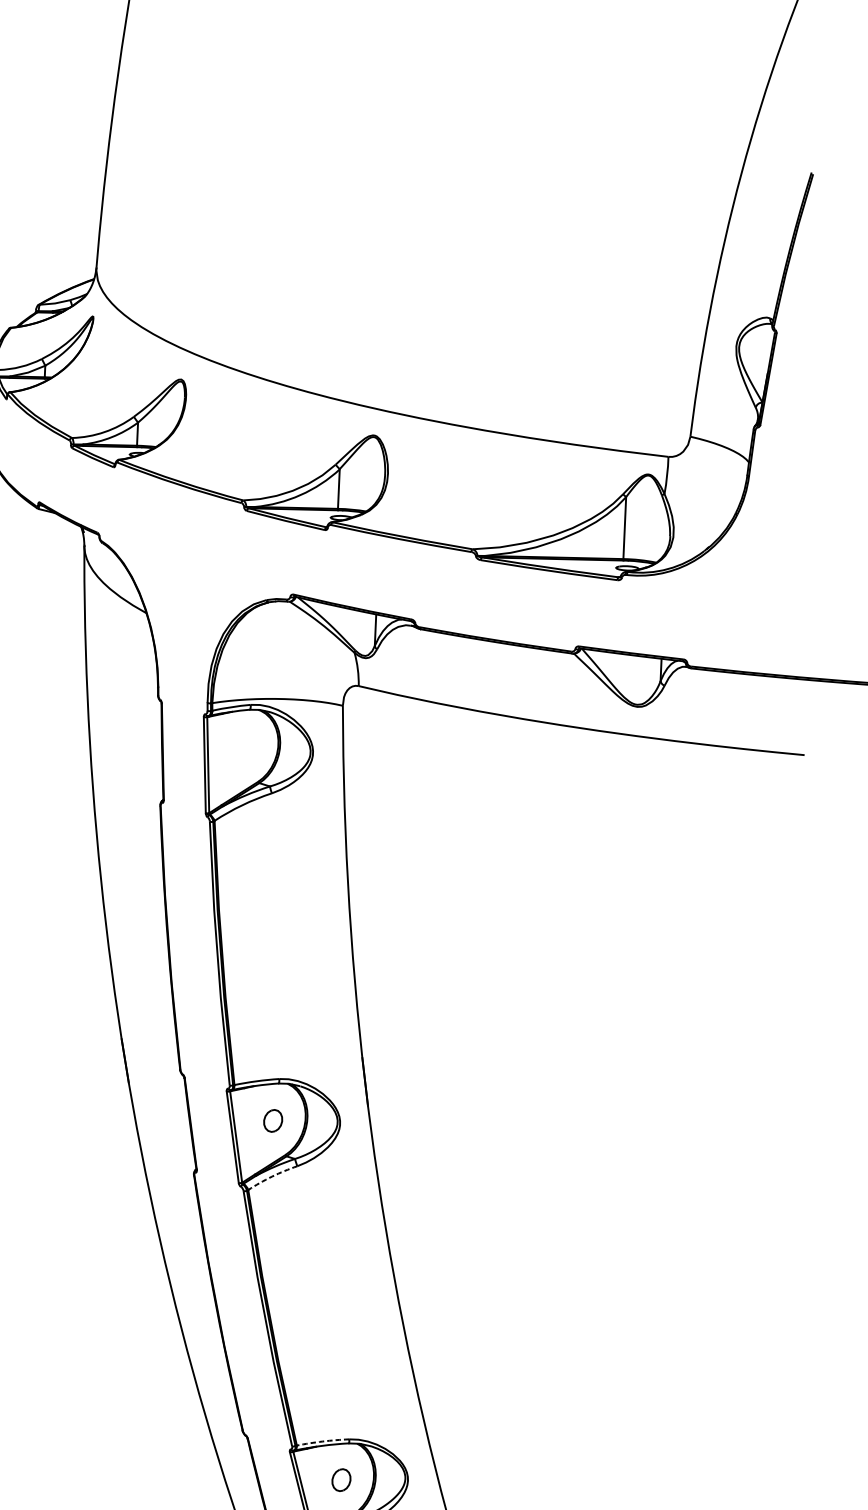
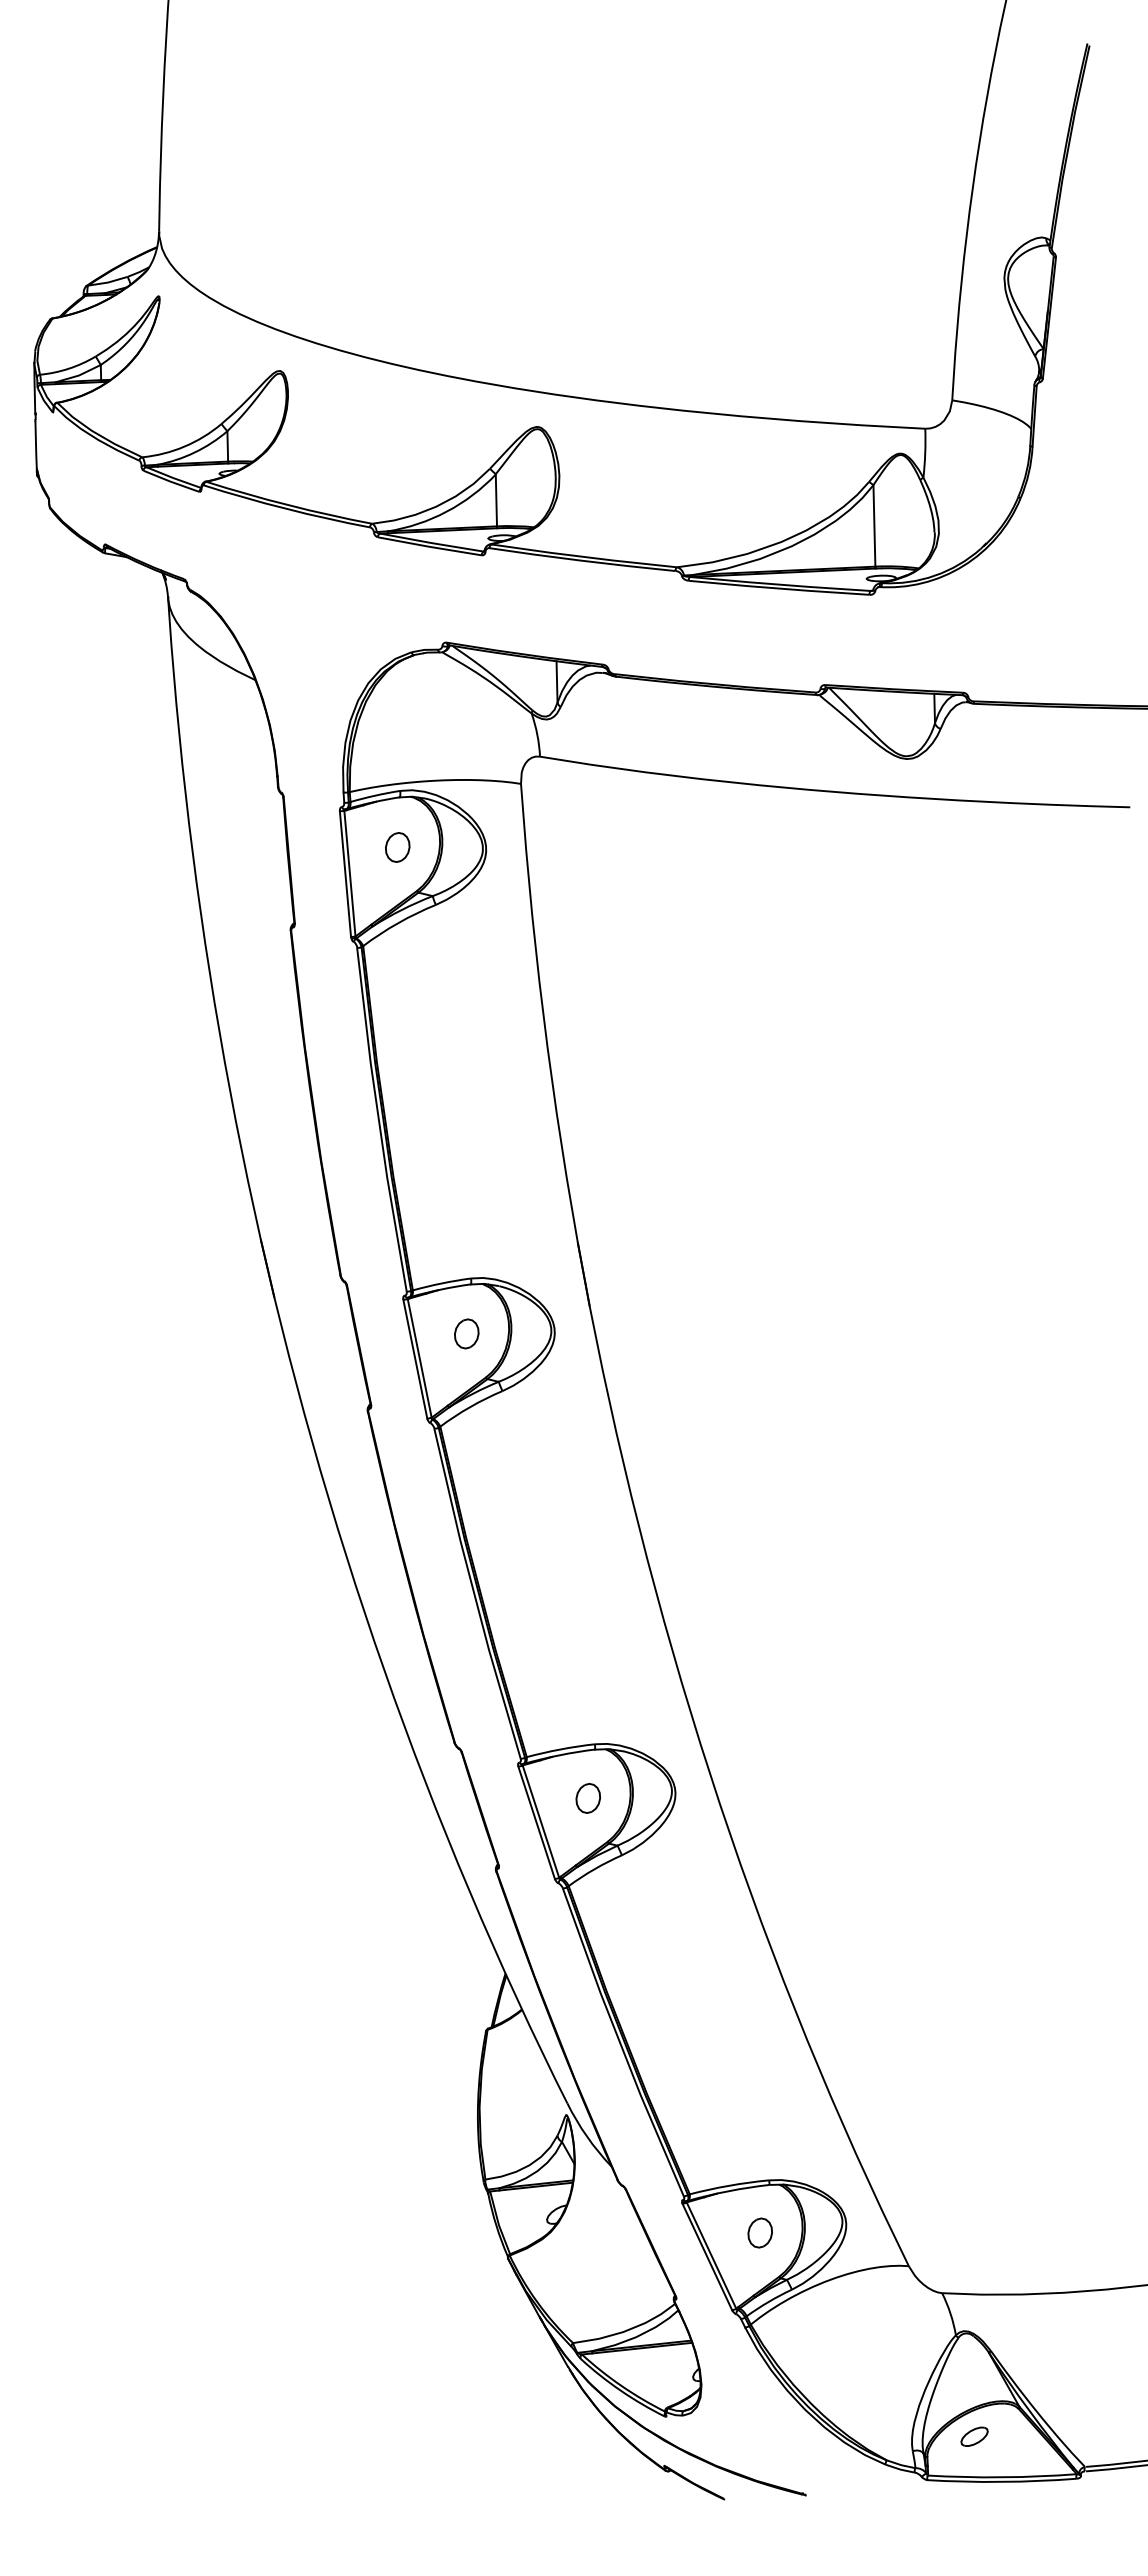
part: (245, 747) -> (397, 847), added
arc: (272, 1177) -> (470, 1407), dashed -> solid
arc: (322, 1441) -> (560, 1749), dashed -> solid

